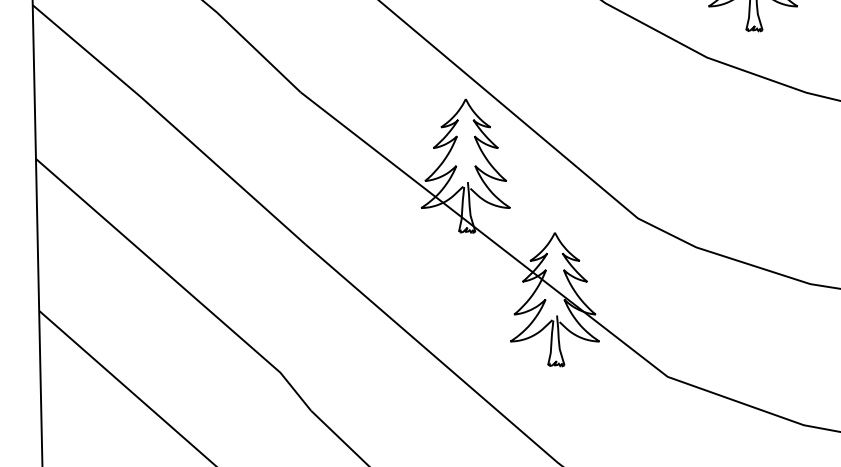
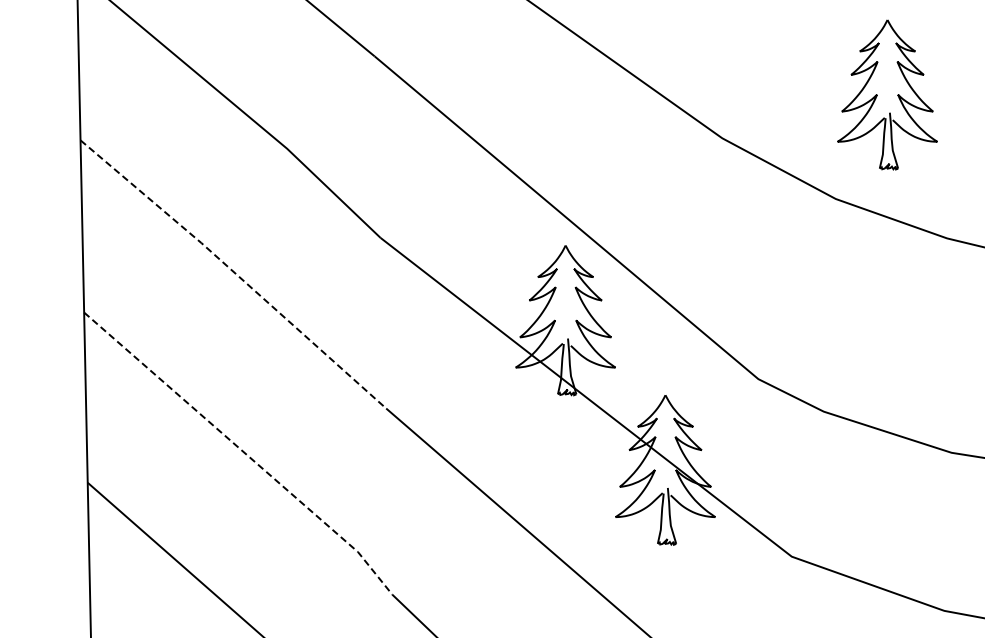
line: (170, 123) -> (234, 272), solid -> dashed
line: (177, 282) -> (242, 450), solid -> dashed

